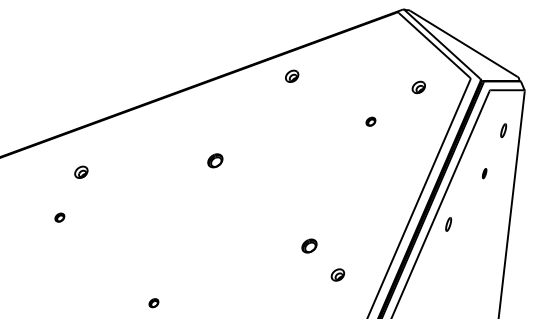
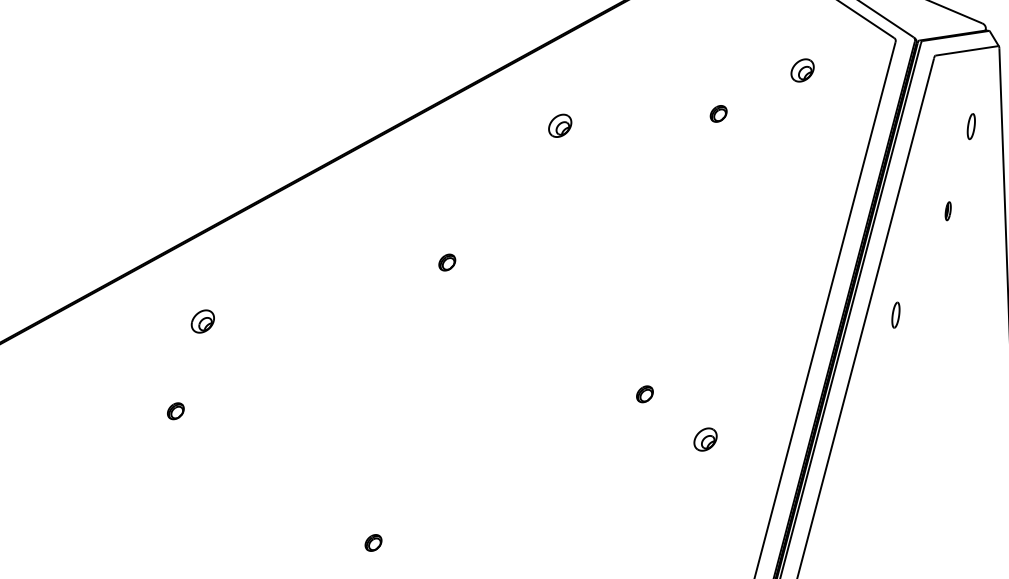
part: (292, 75) -> (560, 124), moved
part: (370, 121) -> (717, 113), moved
part: (215, 160) -> (447, 262), size x0.62
part: (309, 246) -> (645, 394), size x0.62

